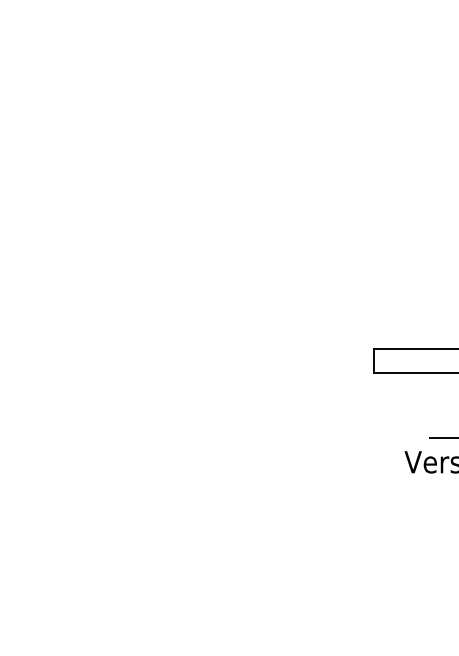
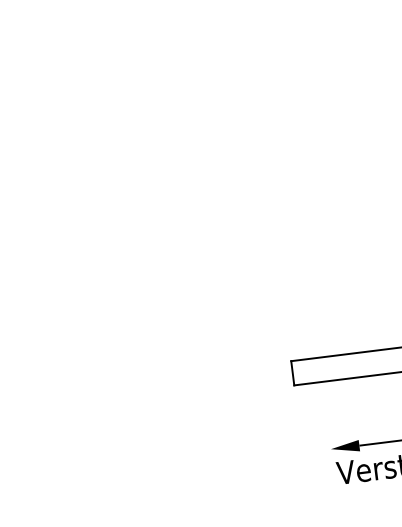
fill: (415, 437) -> (345, 446), added

